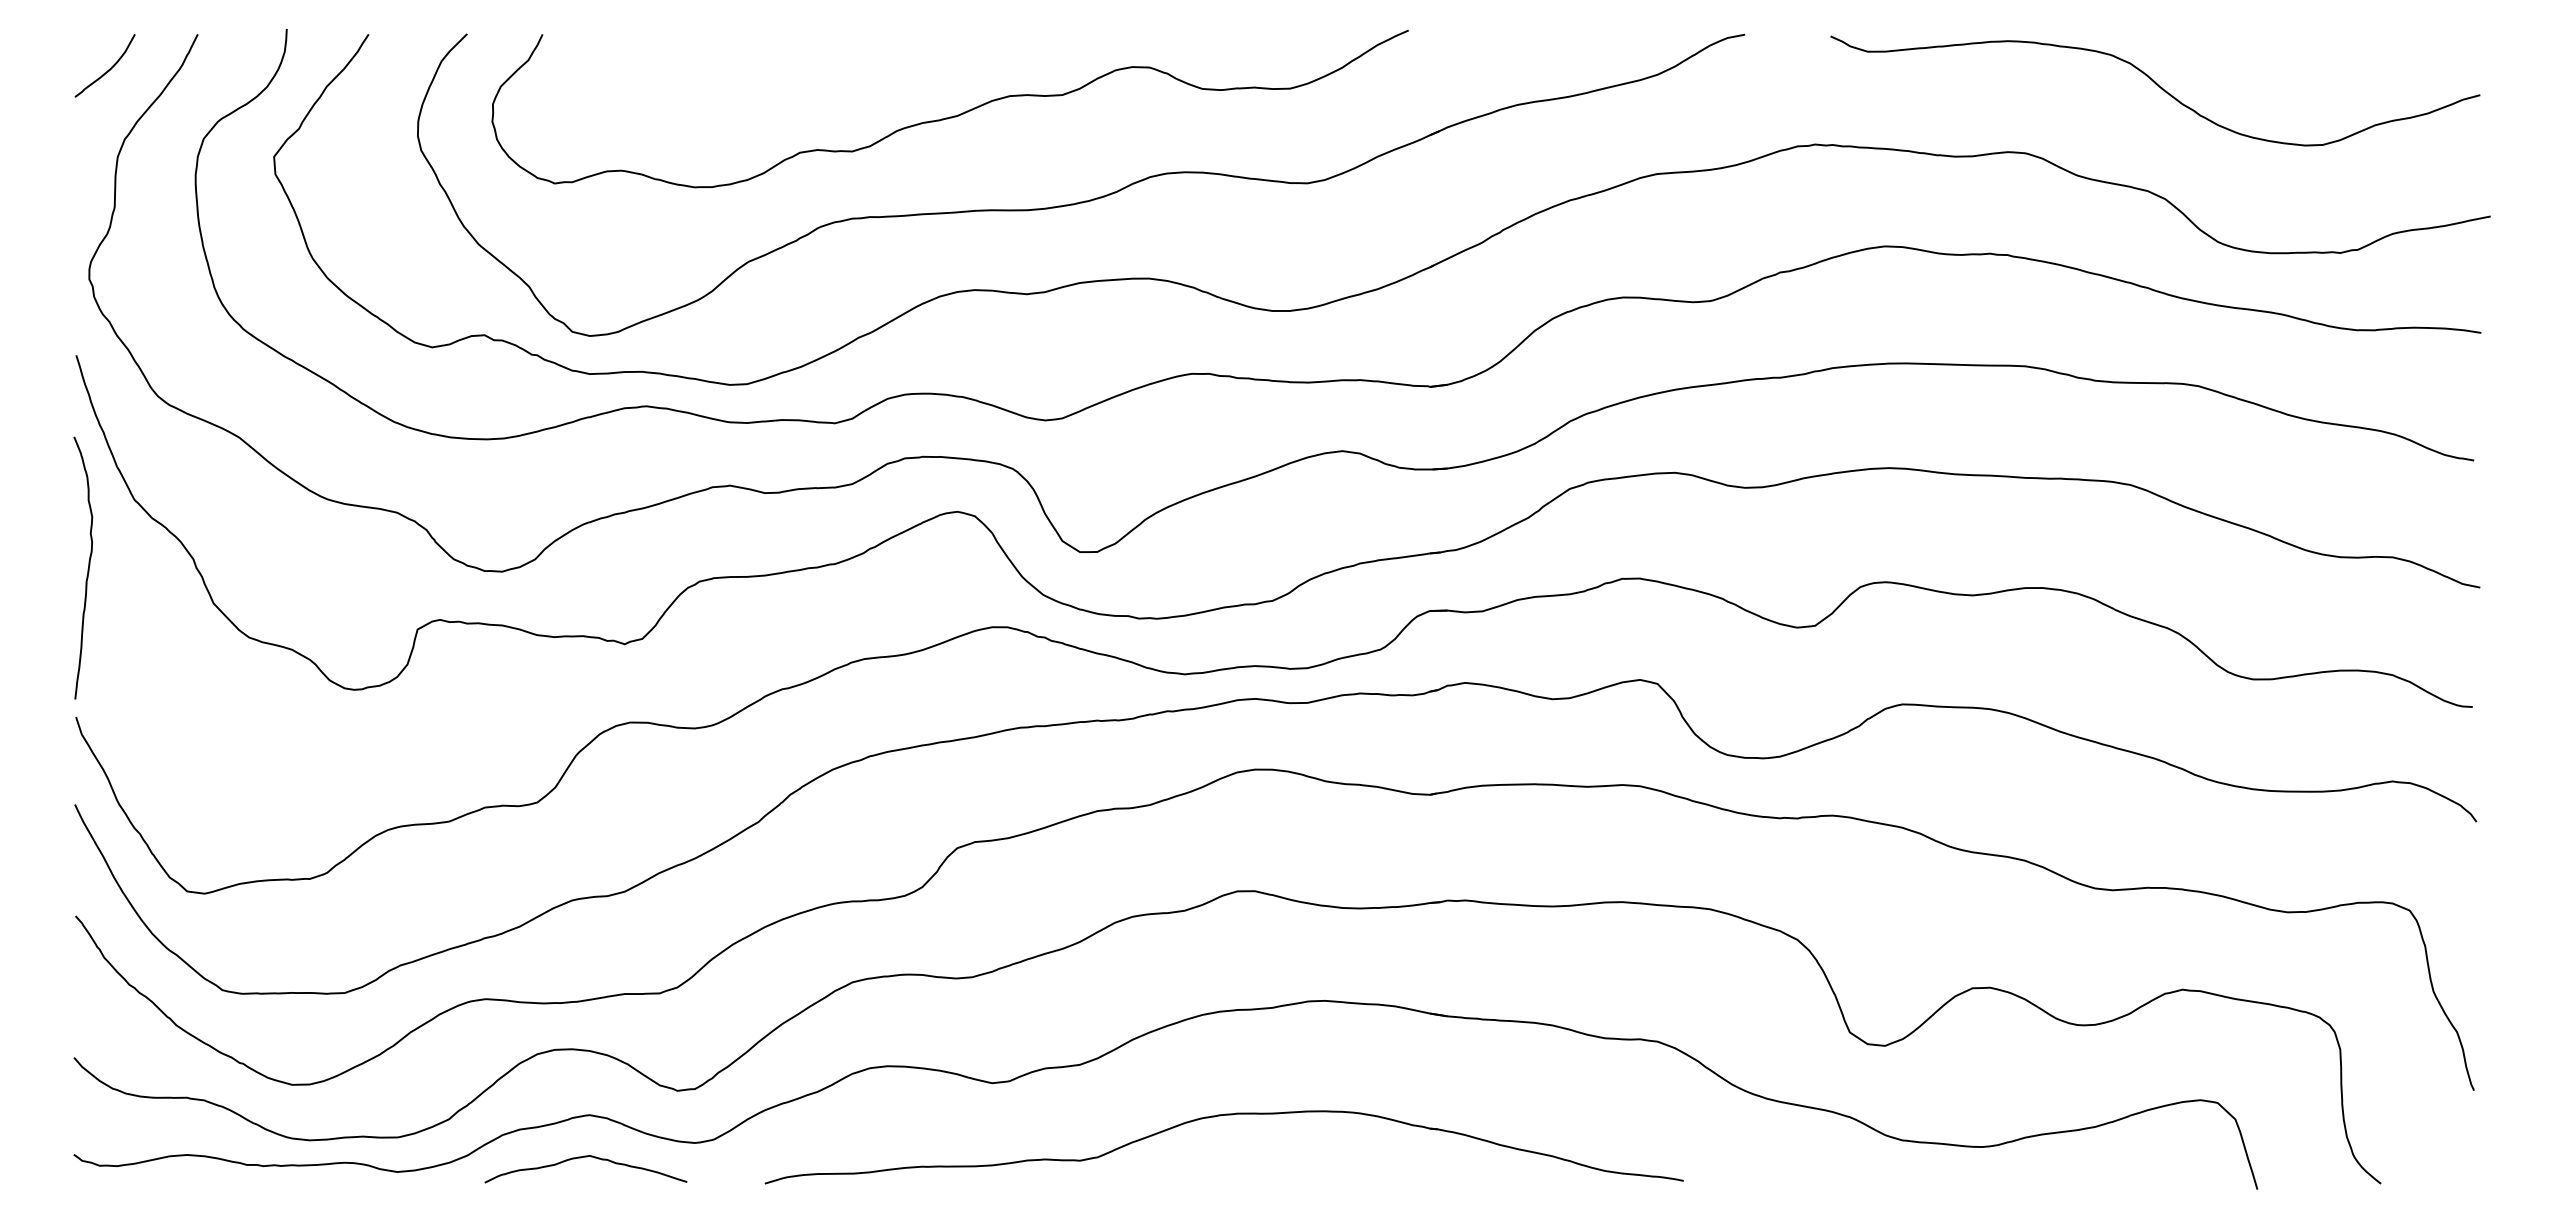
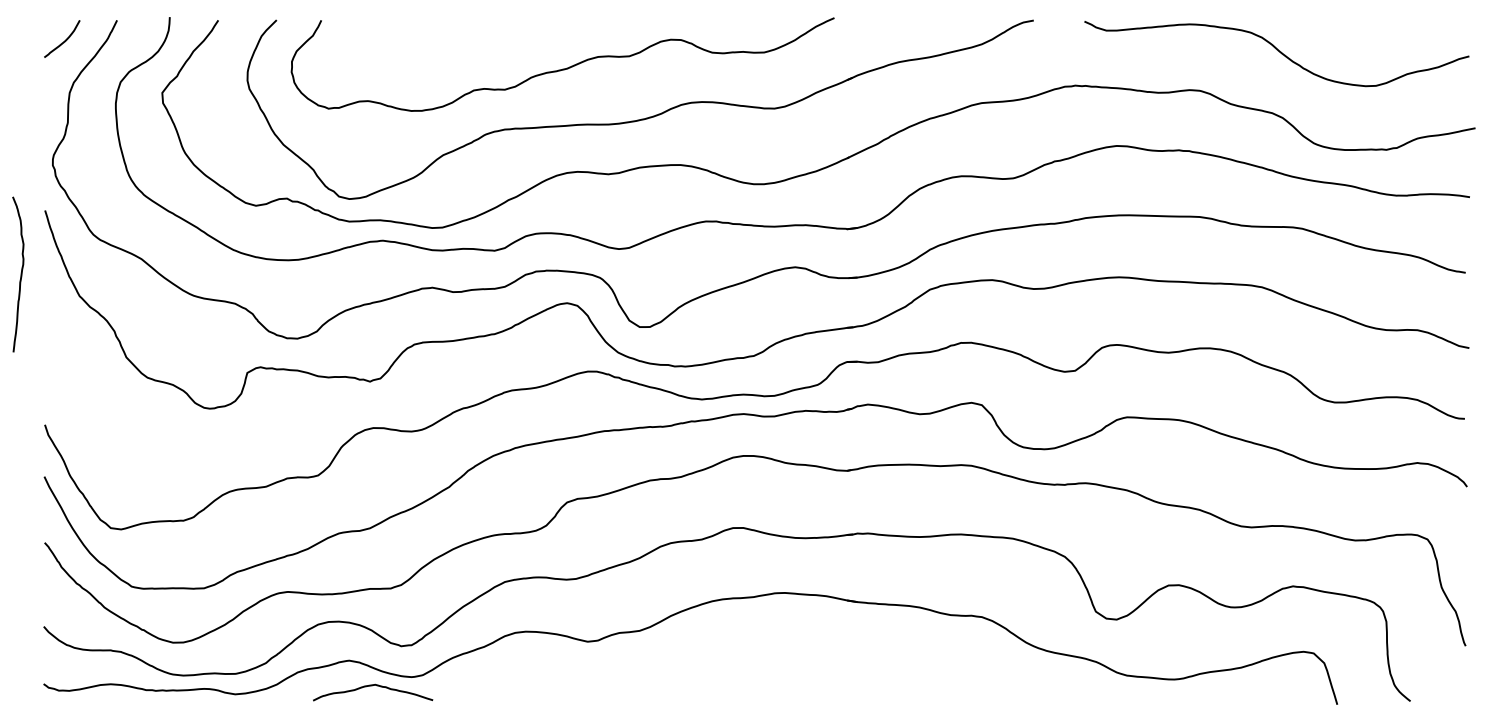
curve: (87, 567) -> (20, 274), moved
part: (1216, 1118) -> (720, 662), removed
curve: (584, 1158) -> (372, 686), moved

